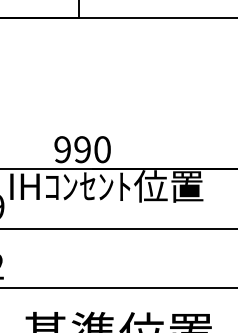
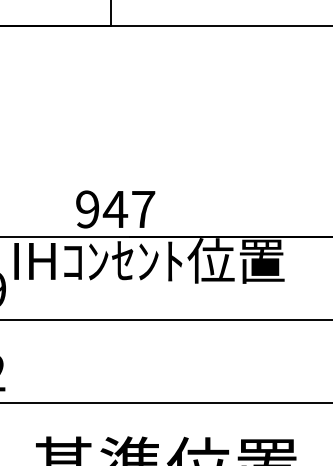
text: (91, 149) -> (128, 209), 990 -> 947

